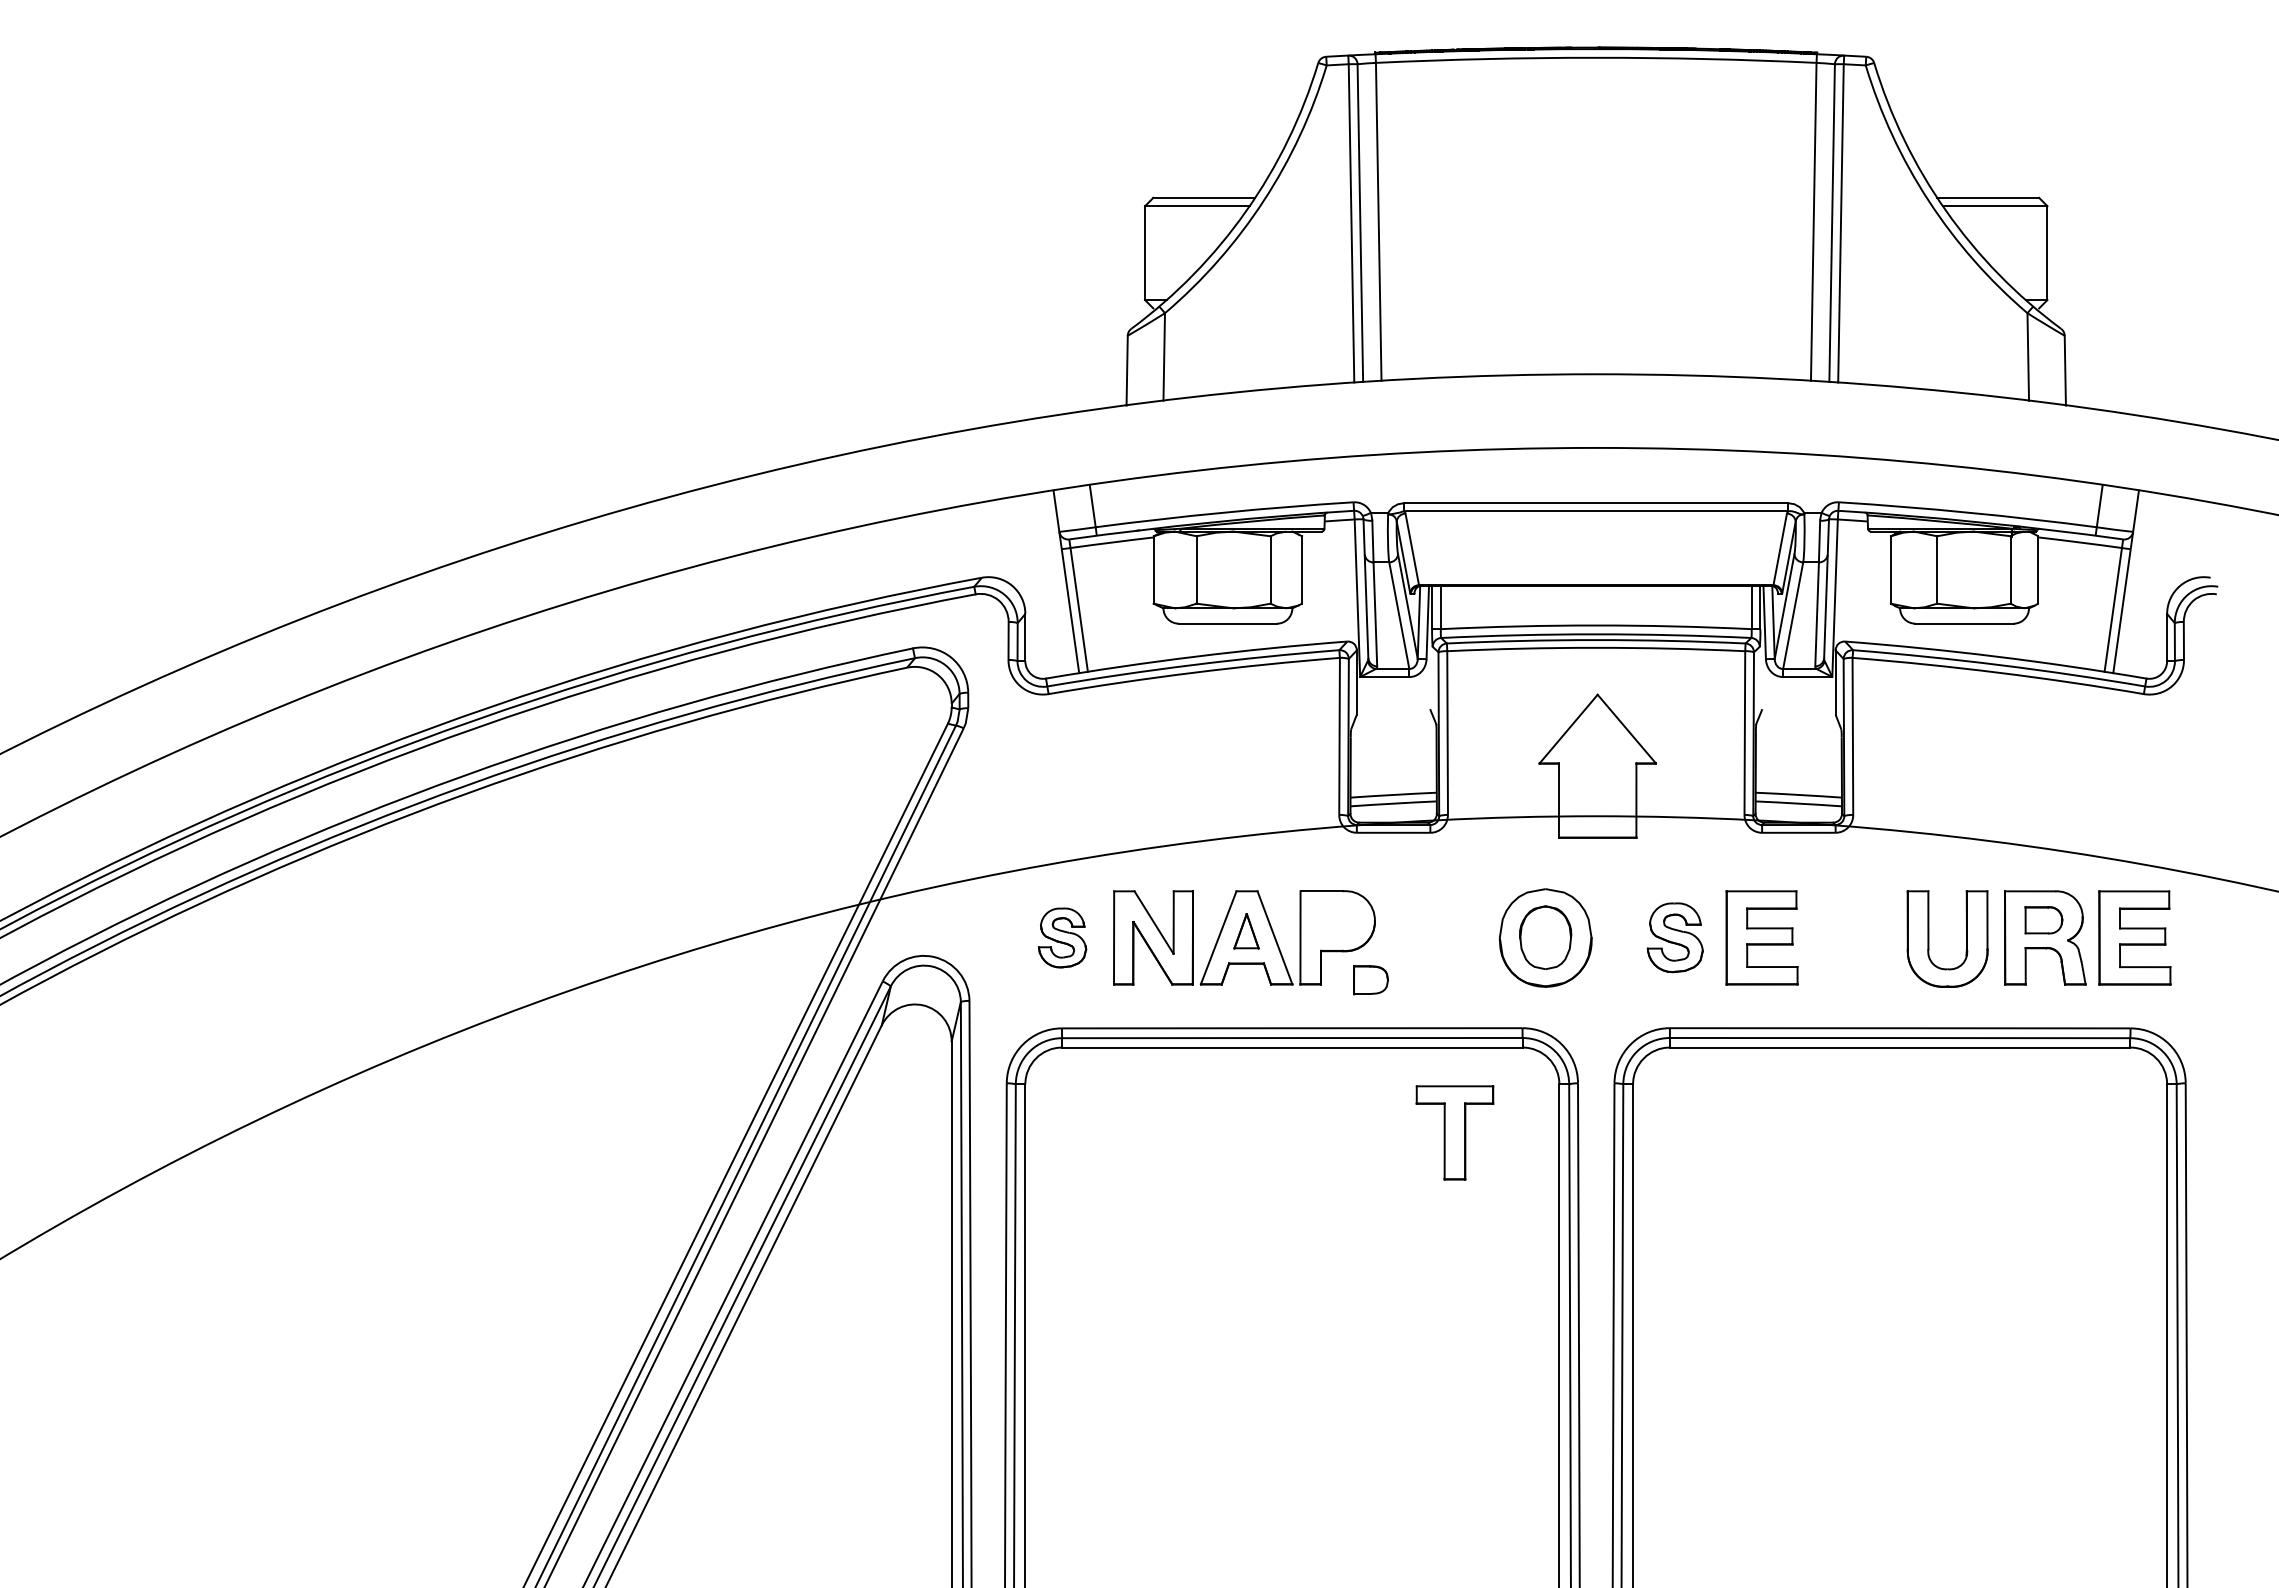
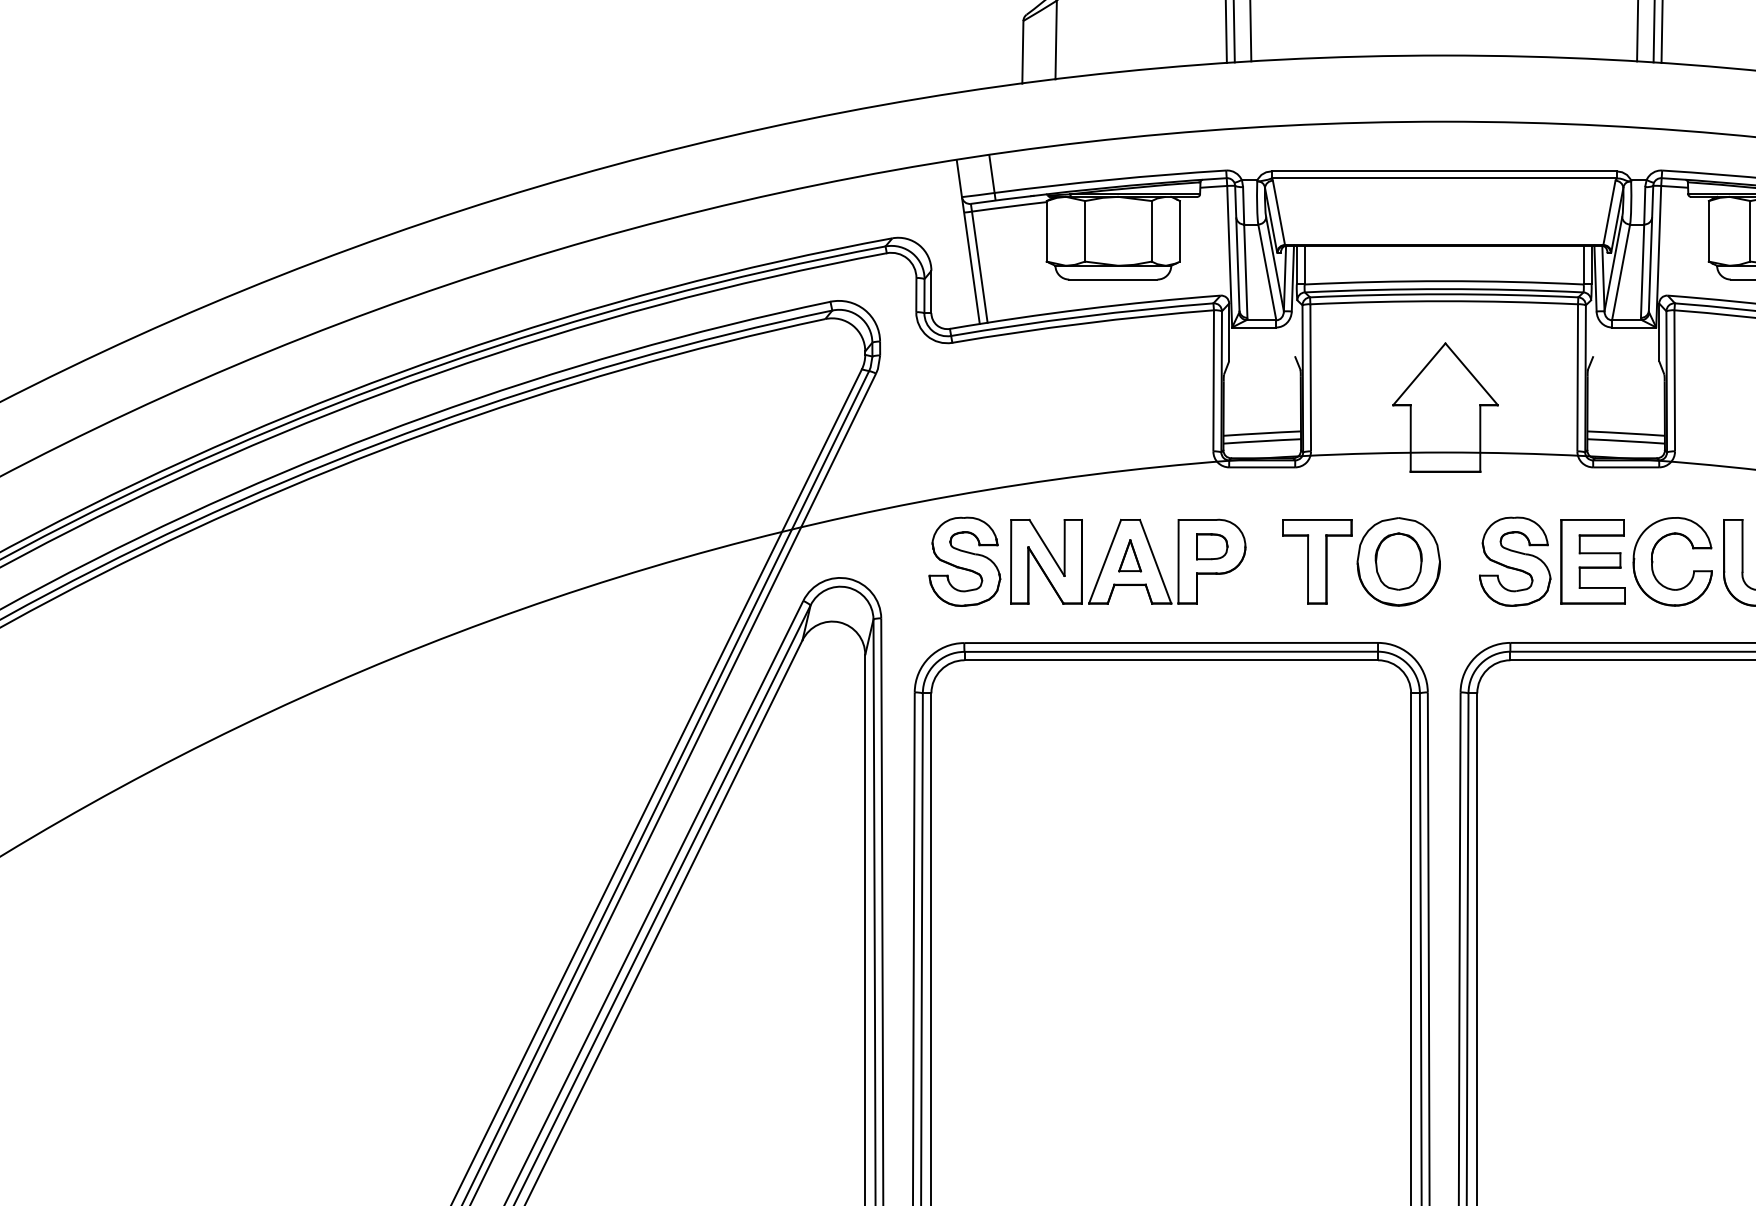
part: (1062, 937) -> (964, 561), size x1.67
part: (1675, 937) -> (1515, 561), size x1.43
part: (1828, 937) -> (1652, 561), added
part: (1370, 980) -> (1211, 547), moved
part: (1454, 1132) -> (1316, 561), moved

